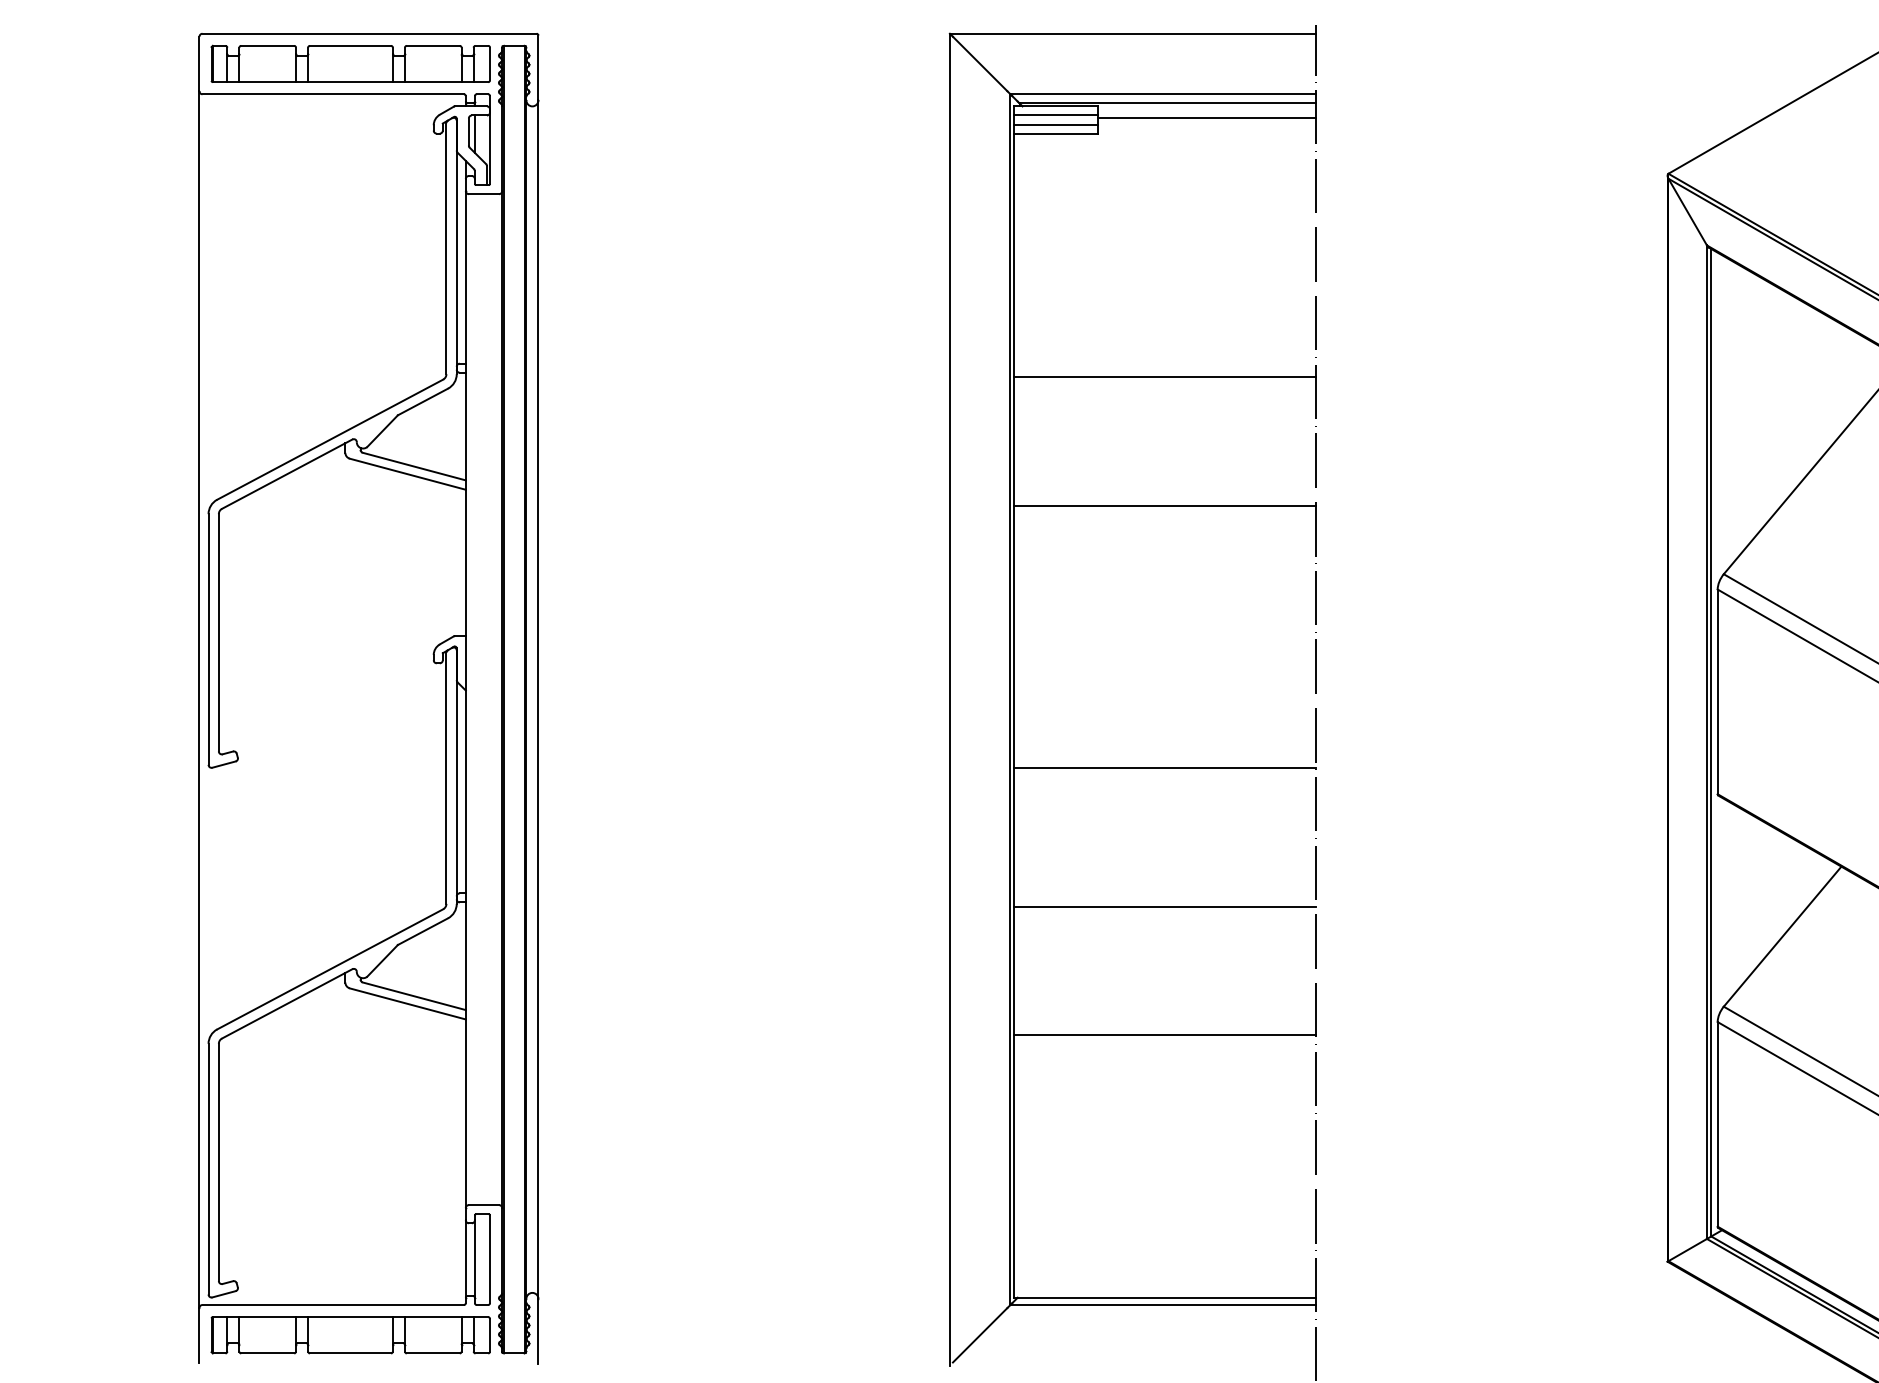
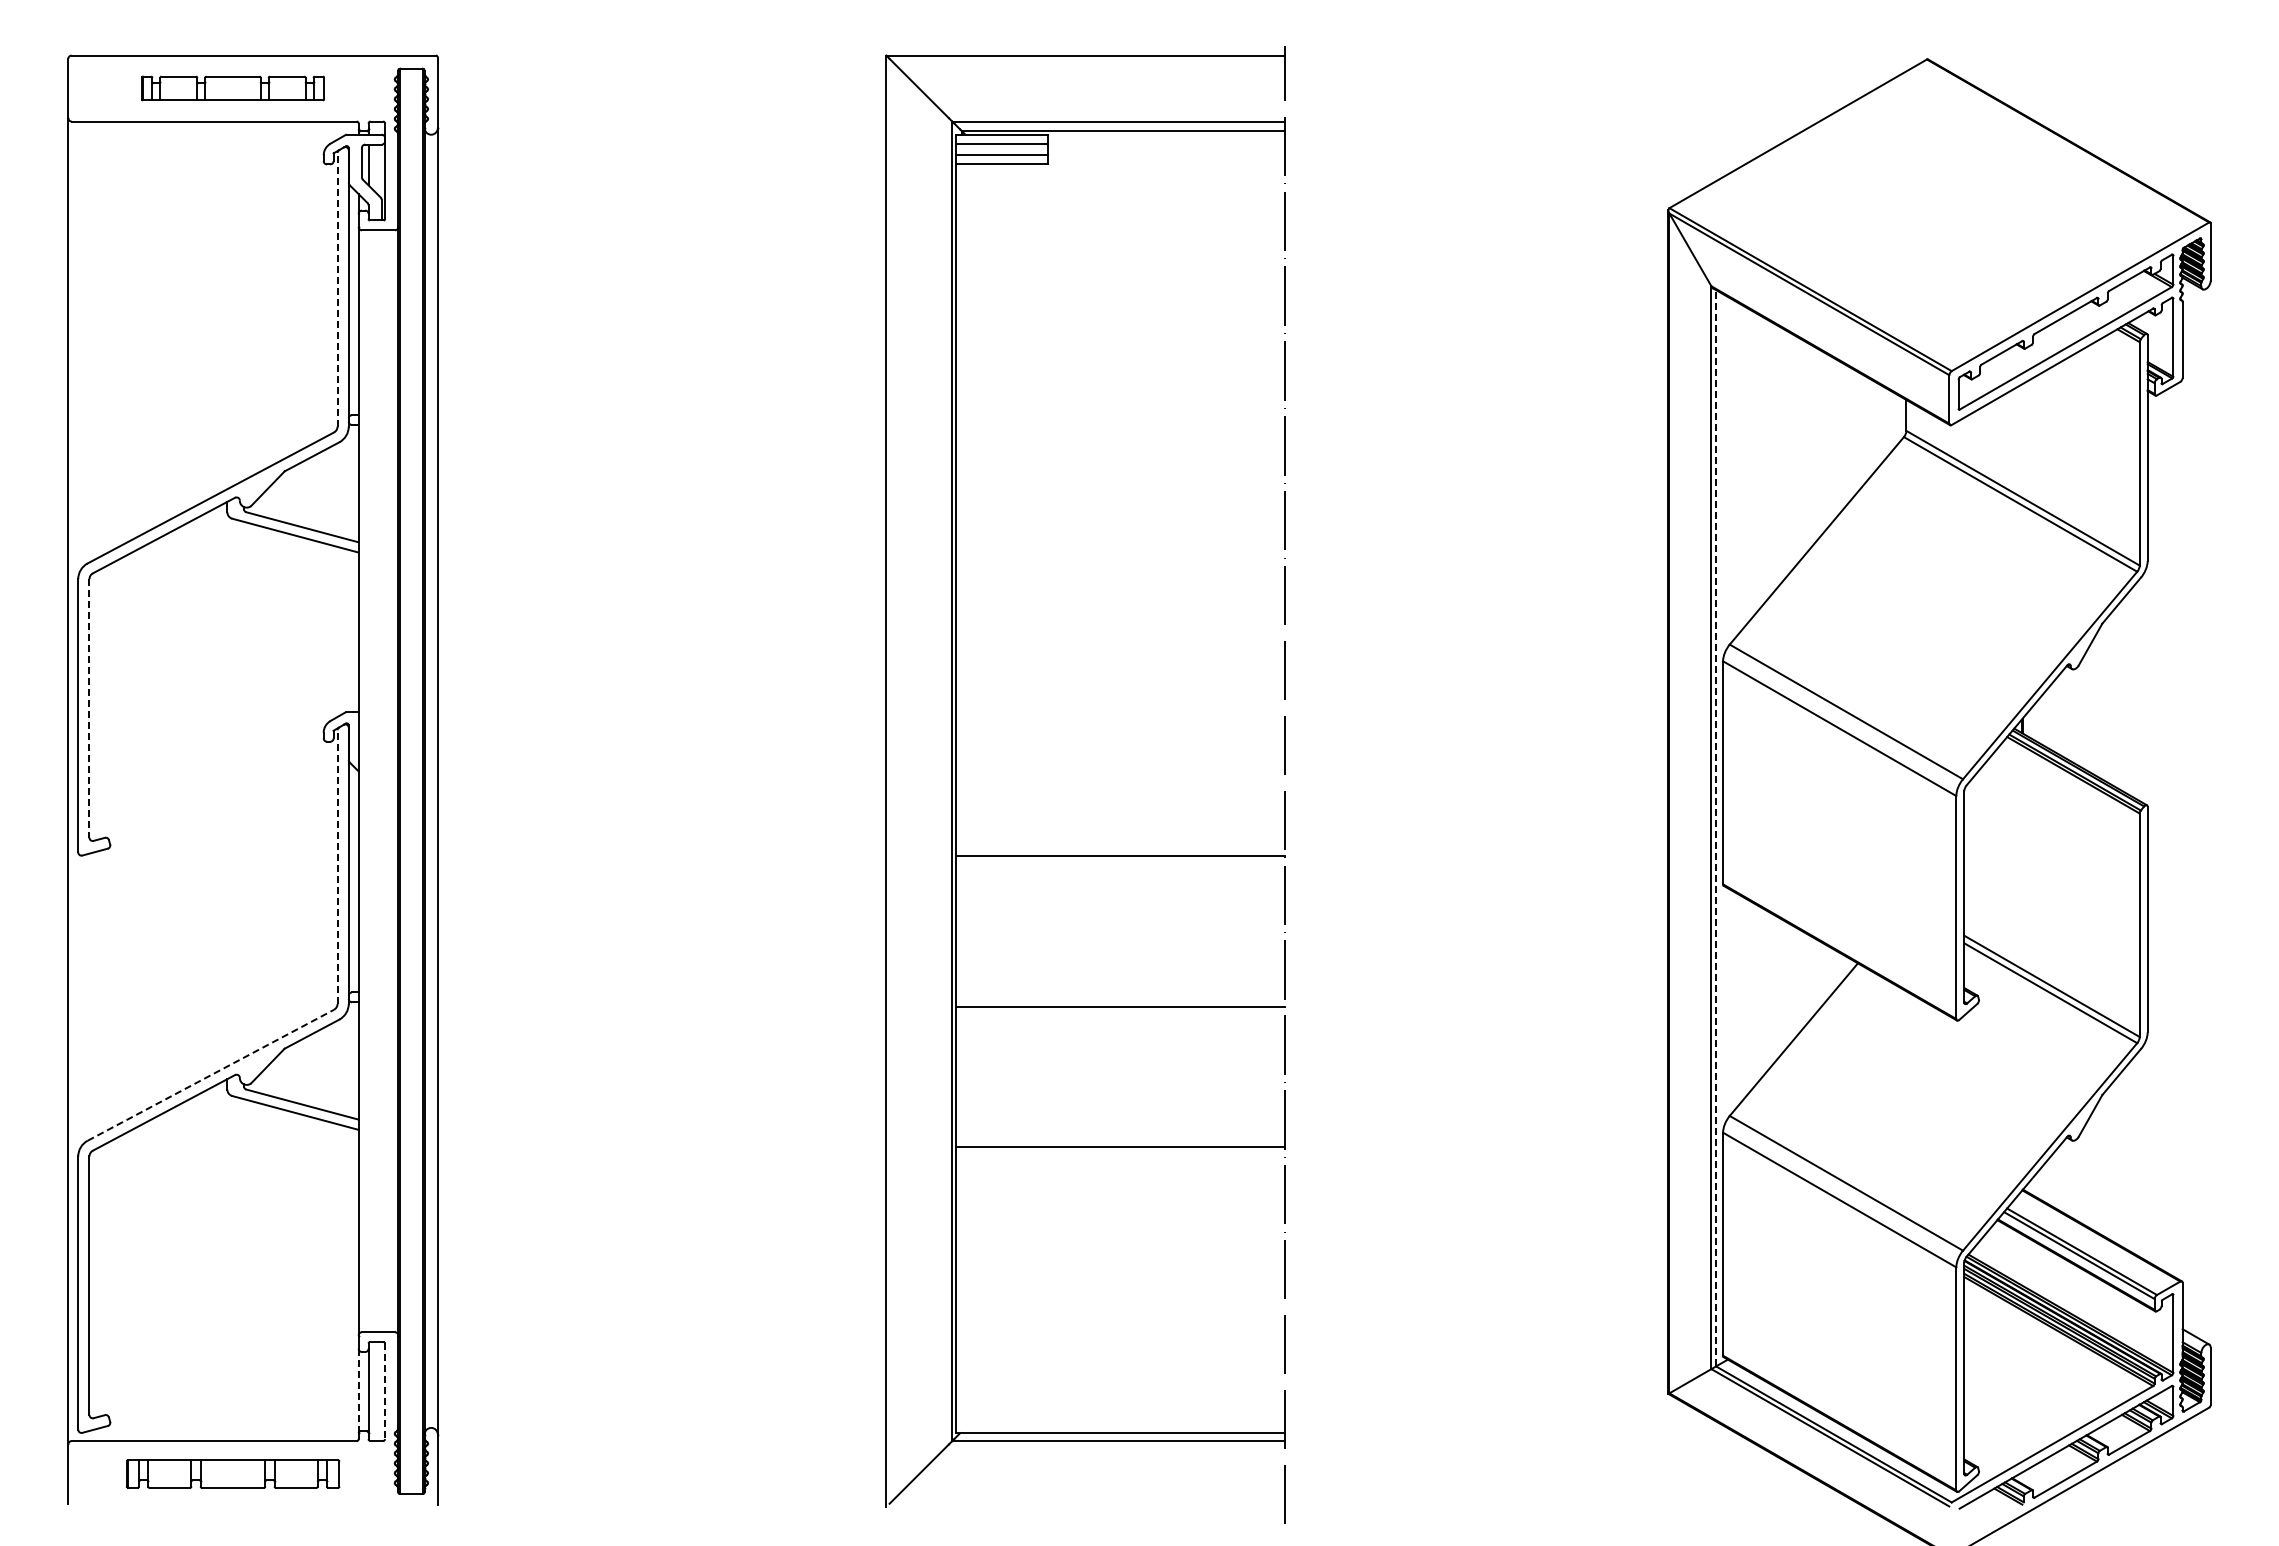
part: (350, 63) -> (232, 88), size x0.6
line: (1207, 118) -> (1166, 147), removed
line: (446, 248) -> (337, 289), solid -> dashed
line: (1164, 377) -> (1120, 430), removed
line: (1164, 505) -> (1120, 569), removed
line: (218, 632) -> (89, 708), solid -> dashed
line: (1711, 742) -> (1716, 827), solid -> dashed
line: (446, 778) -> (337, 867), solid -> dashed
line: (329, 969) -> (210, 1075), solid -> dashed
line: (465, 1258) -> (358, 1390), solid -> dashed
line: (490, 1259) -> (385, 1391), solid -> dashed
part: (350, 1334) -> (232, 1473), size x0.7

